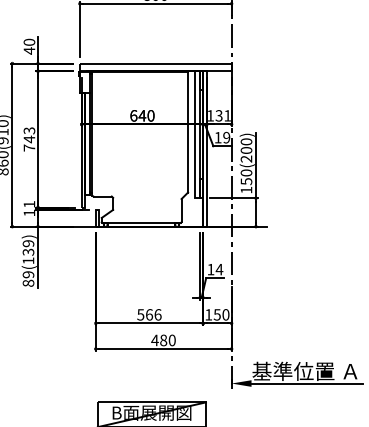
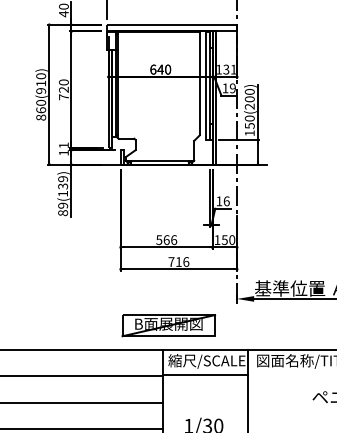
text: (28, 135) -> (63, 86), 743 -> 720
text: (219, 269) -> (226, 201), 14 -> 16
text: (163, 339) -> (178, 261), 480 -> 716

